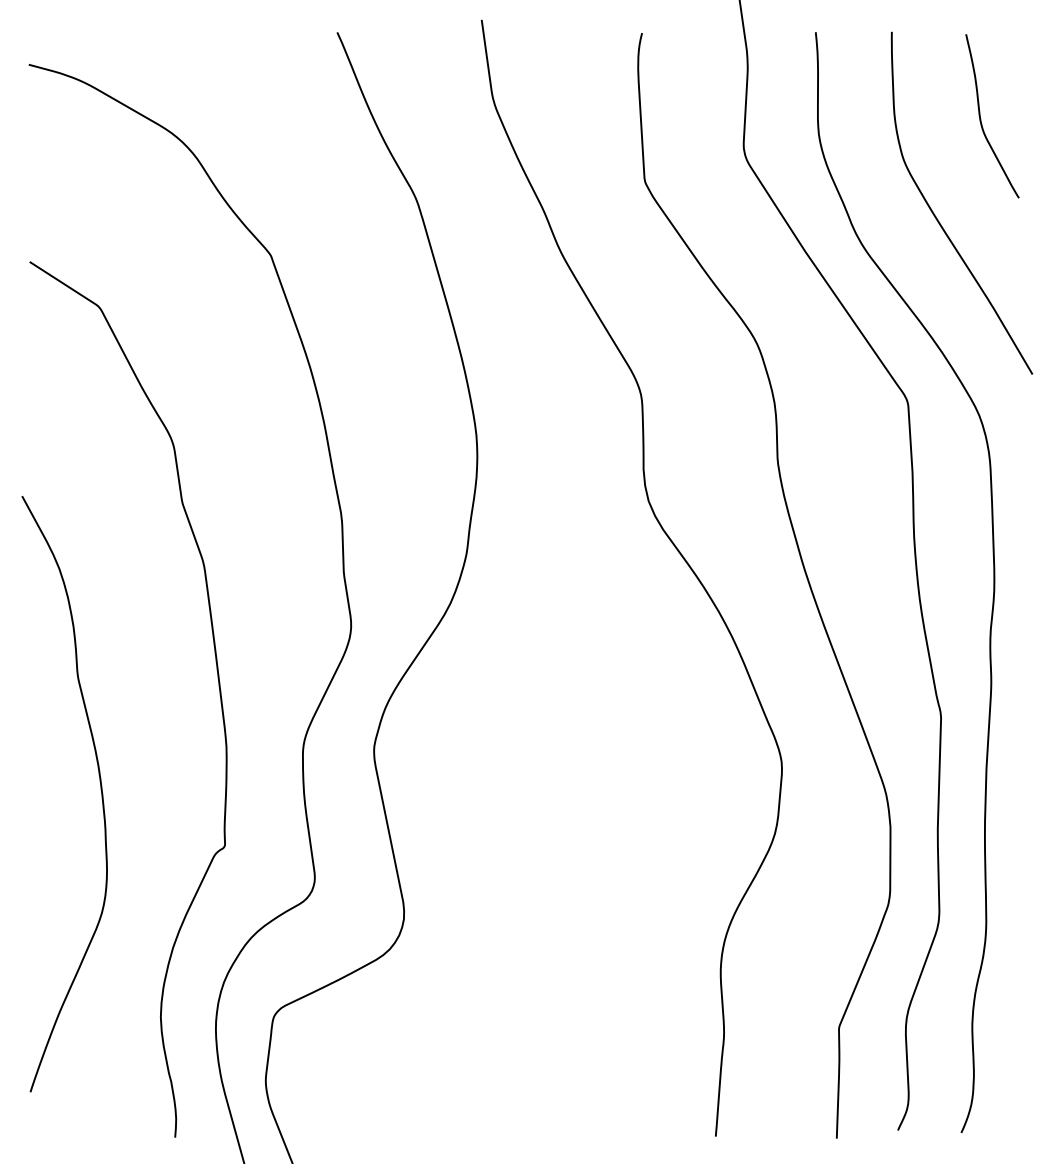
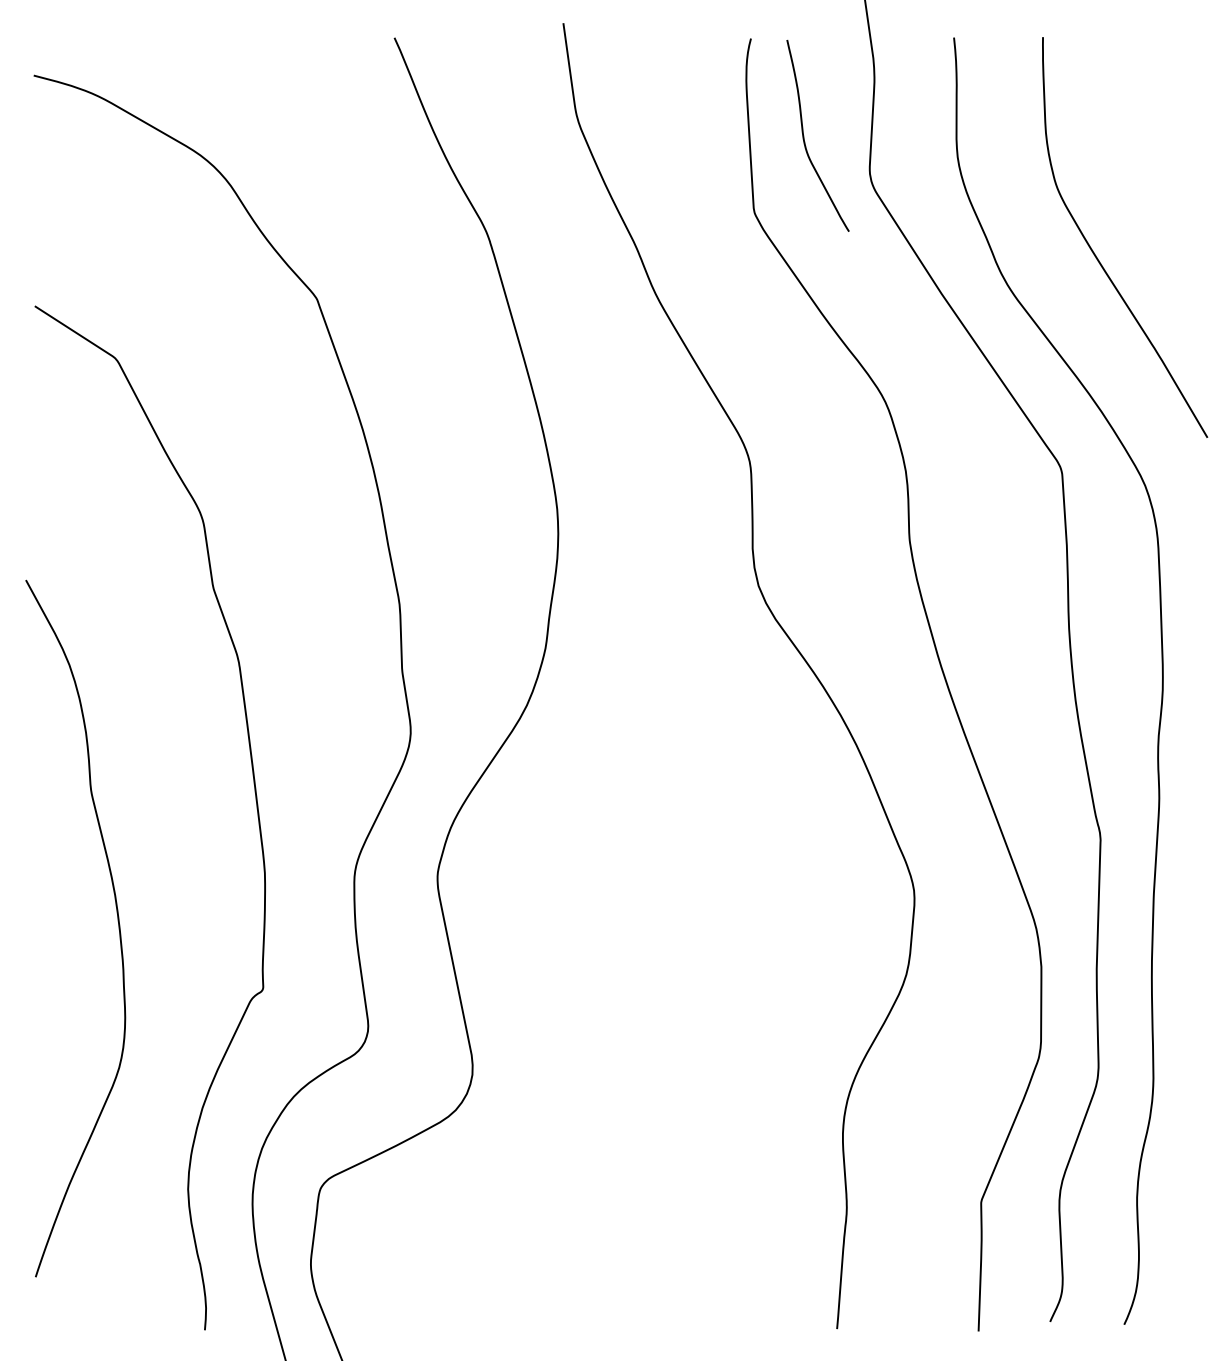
curve: (981, 118) -> (805, 138), moved

